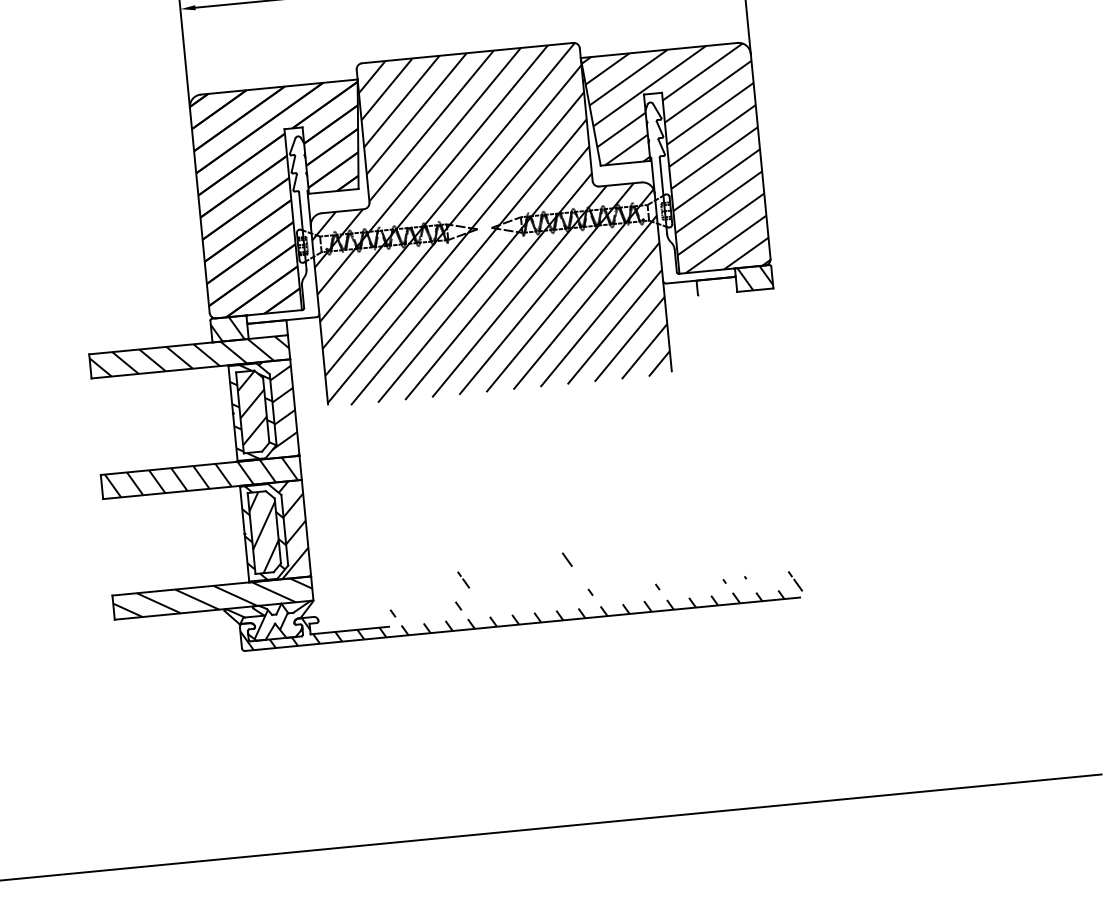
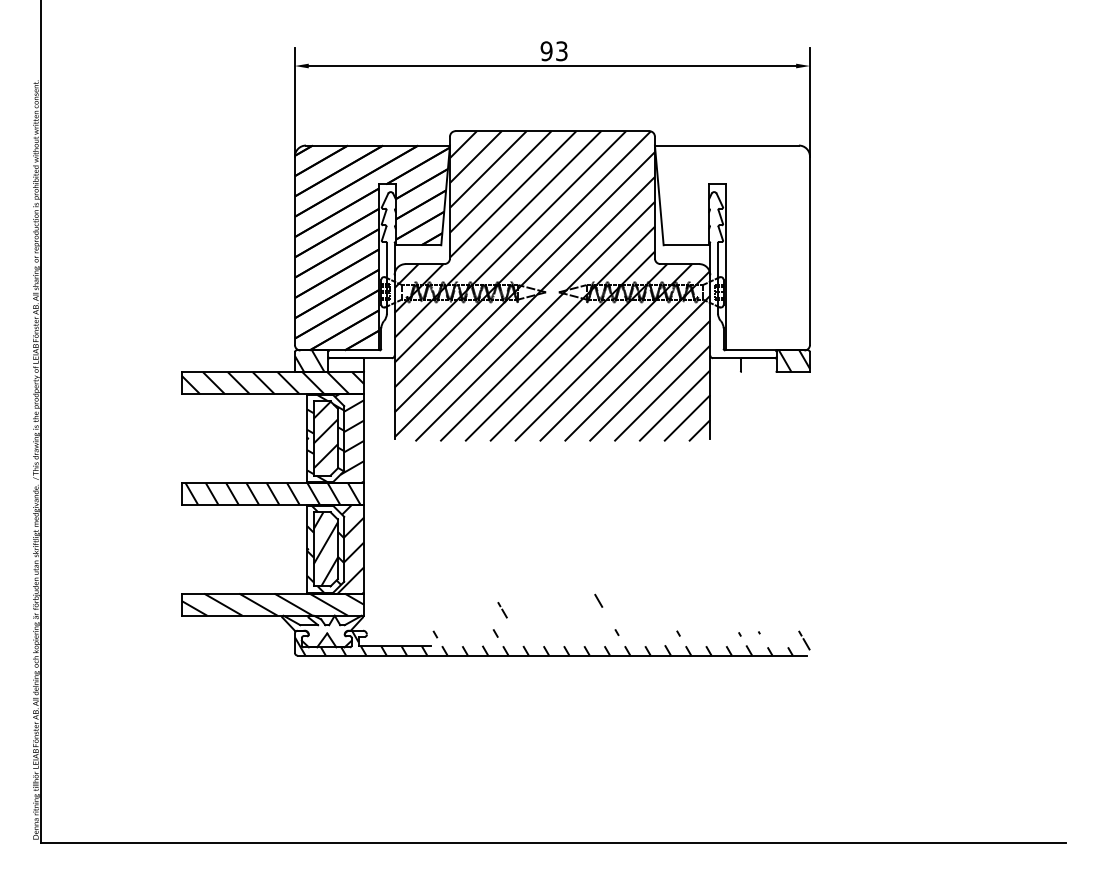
hatch: (675, 160) -> (732, 247), removed
hatch: (263, 621) -> (316, 630), removed

